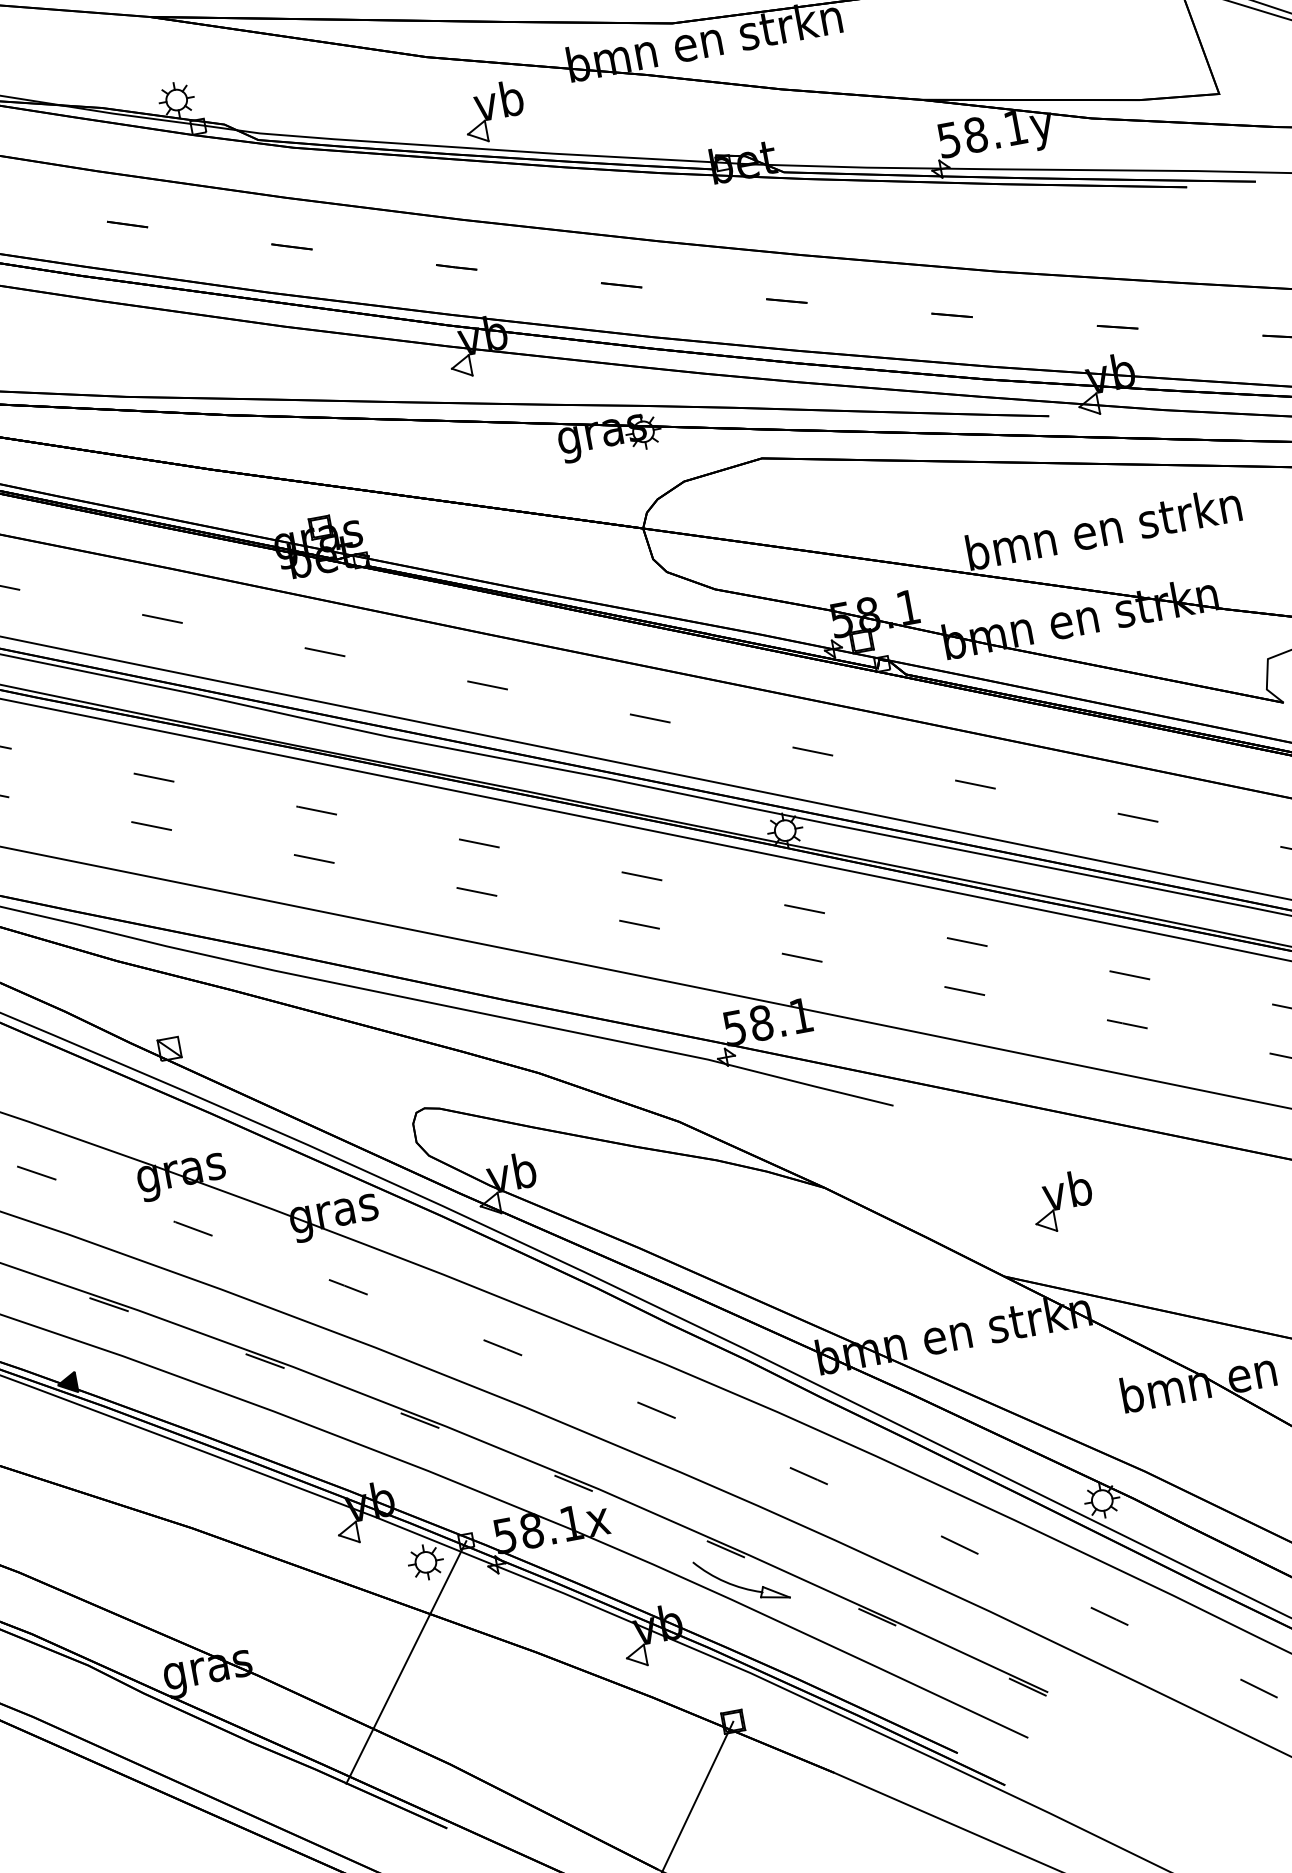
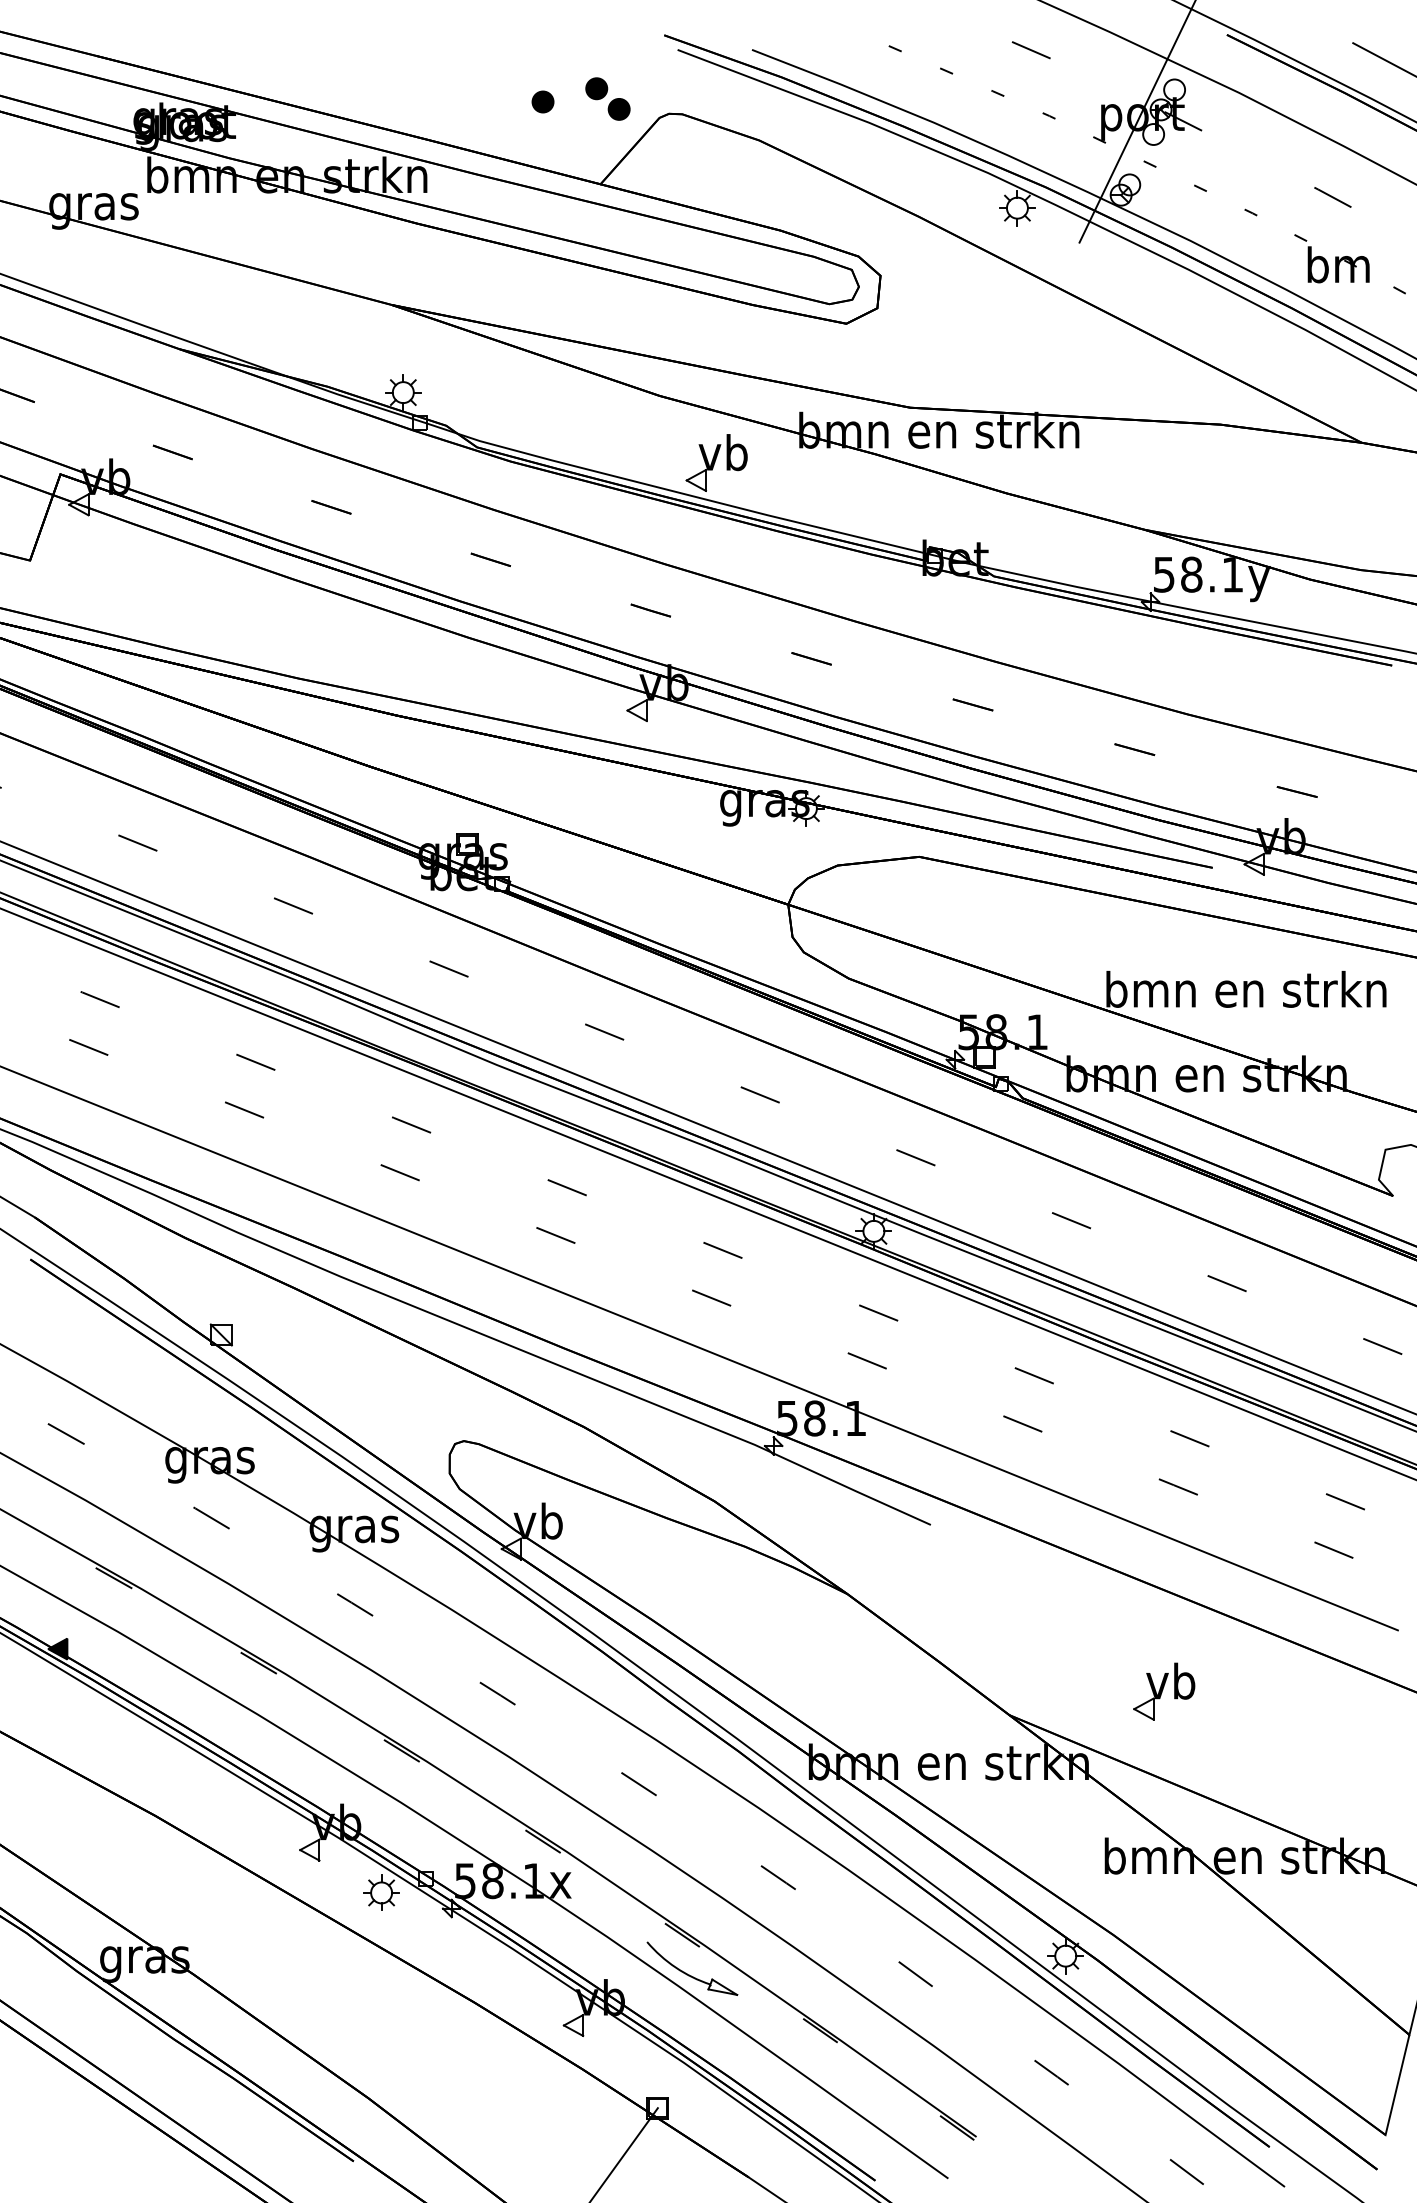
part: (1062, 1201) -> (1164, 1691), moved
line: (406, 1662) -> (343, 1988), removed

